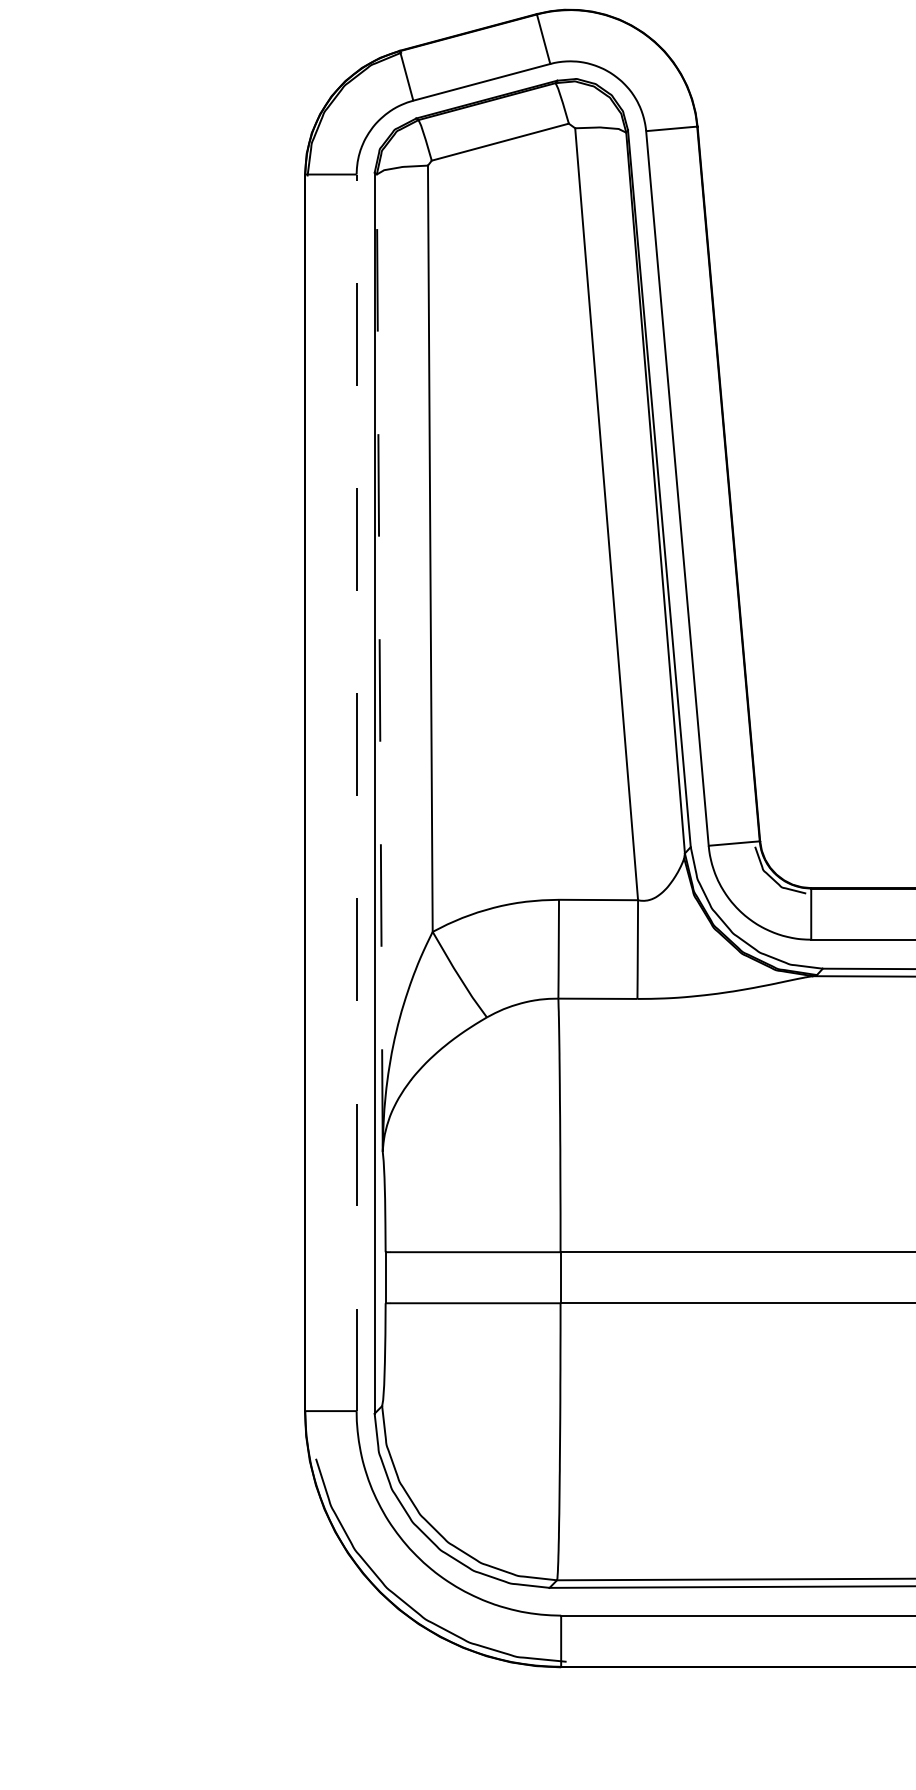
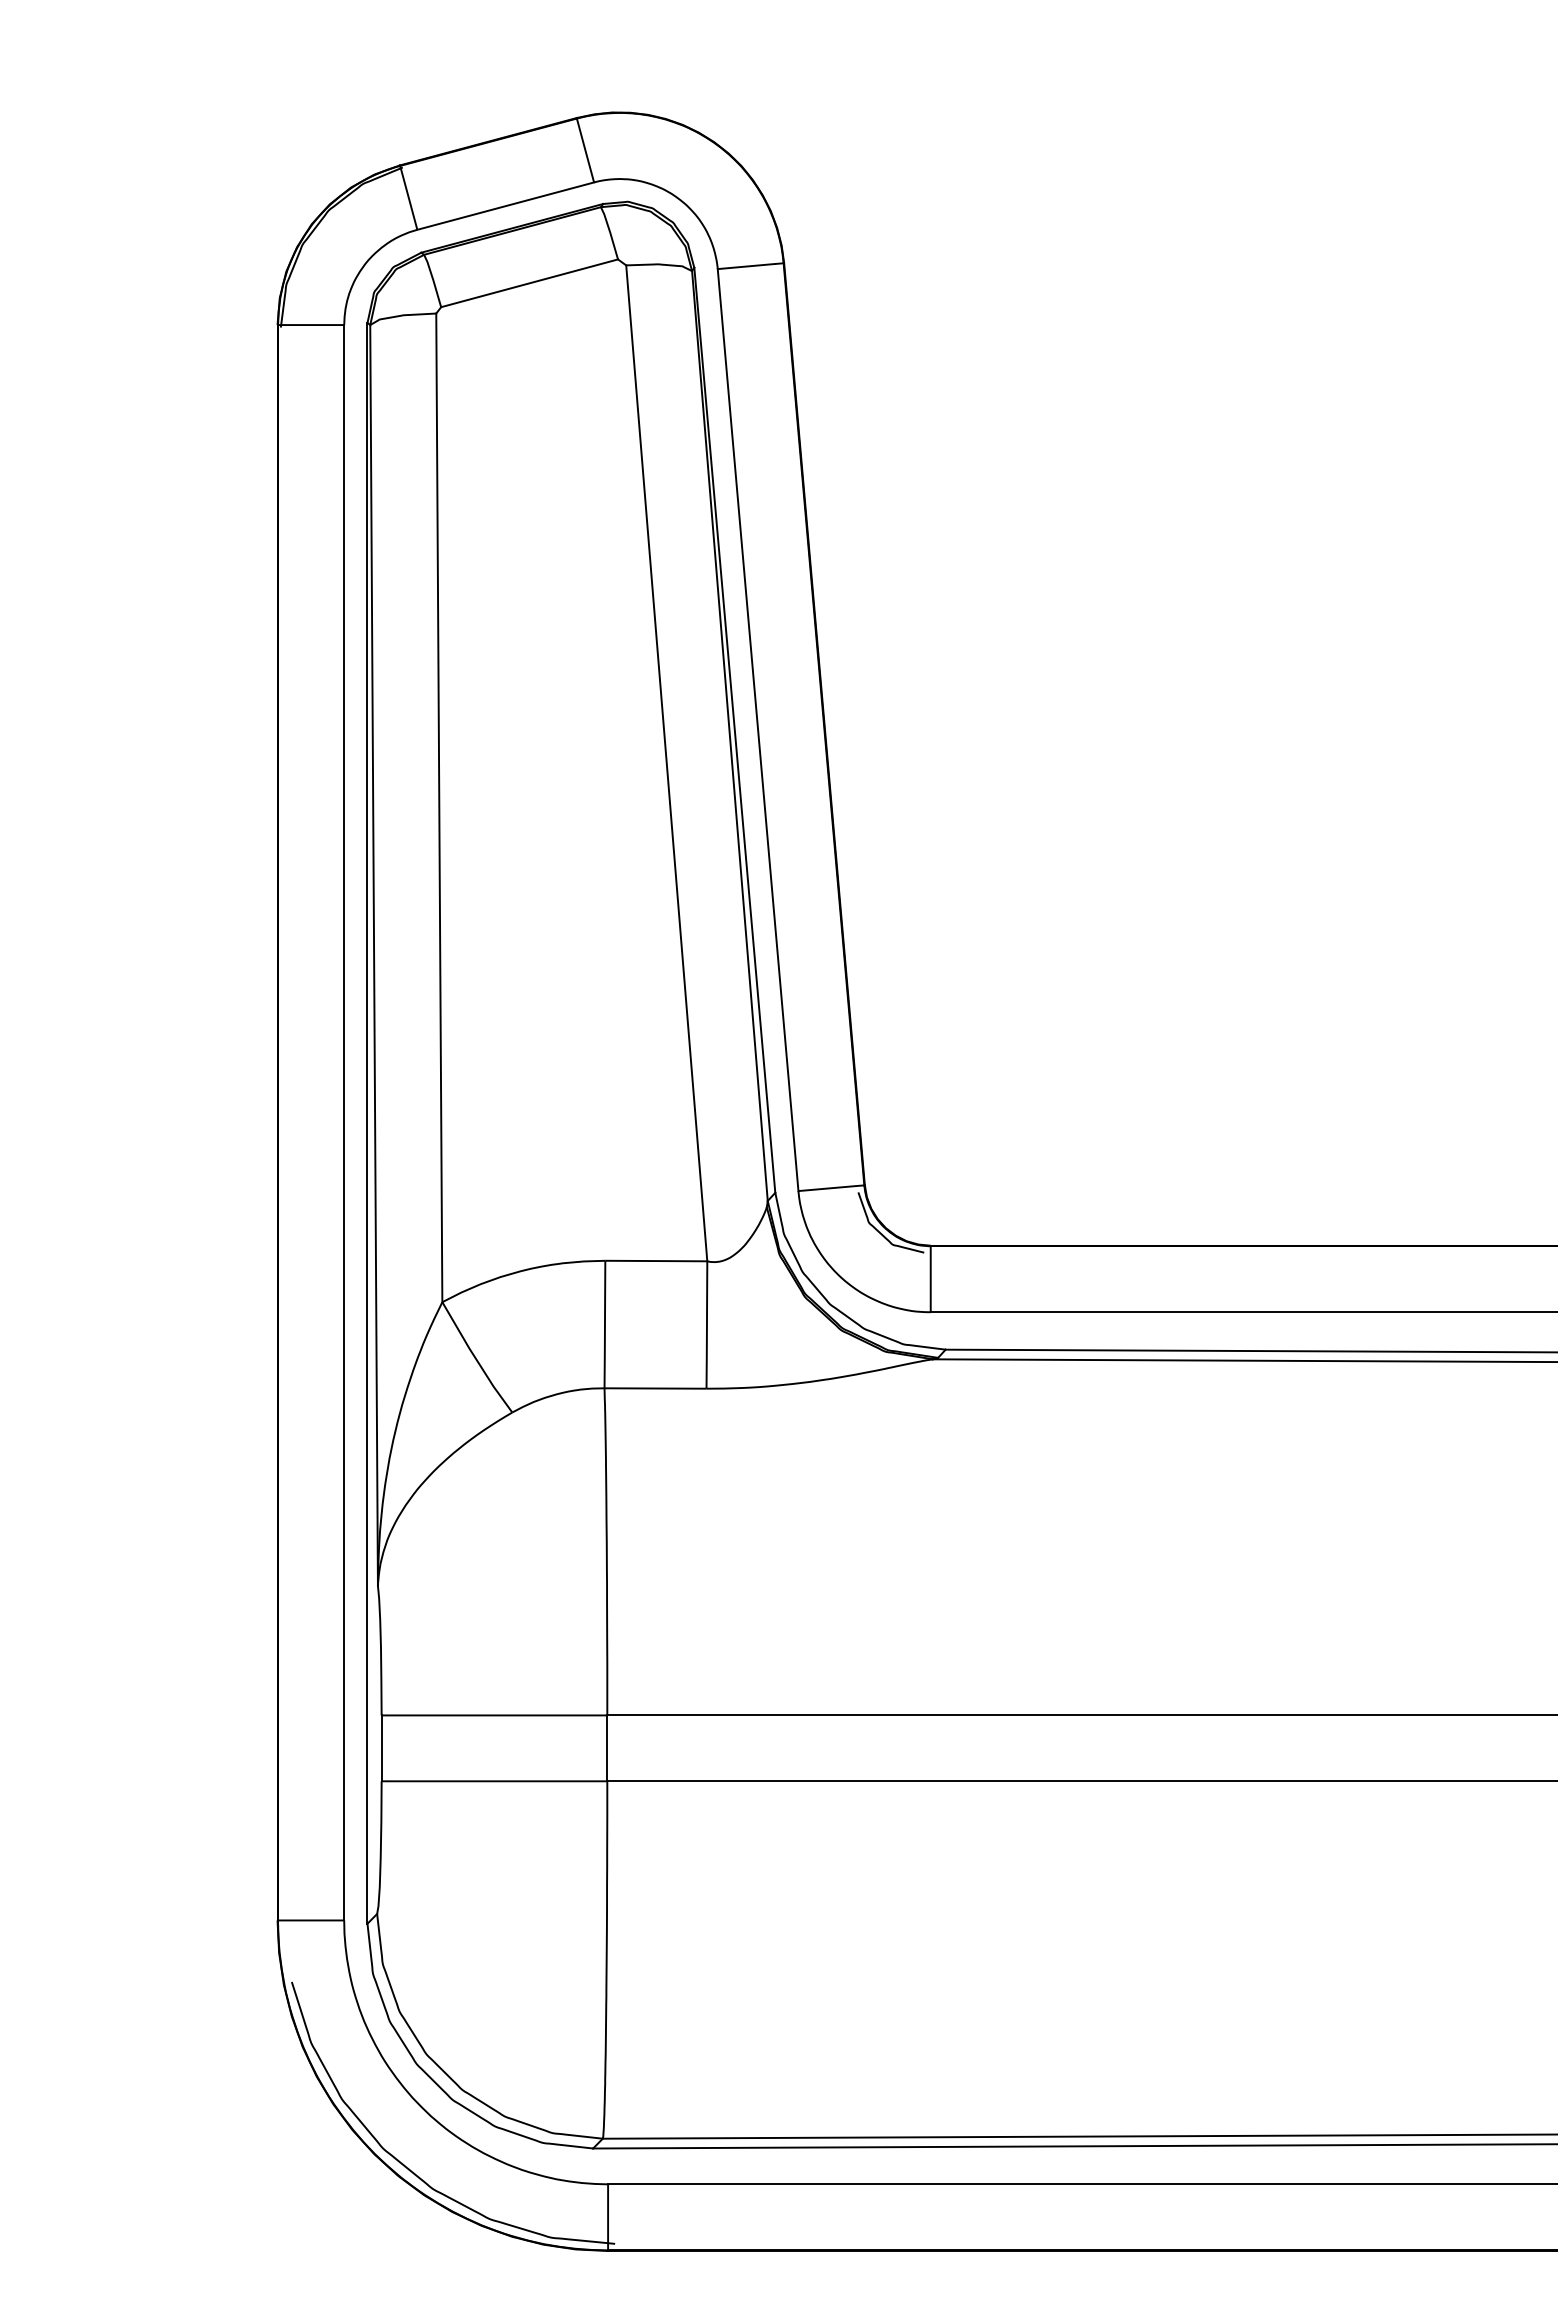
line: (380, 662) -> (374, 954), dashed -> solid
line: (356, 792) -> (344, 1122), dashed -> solid

